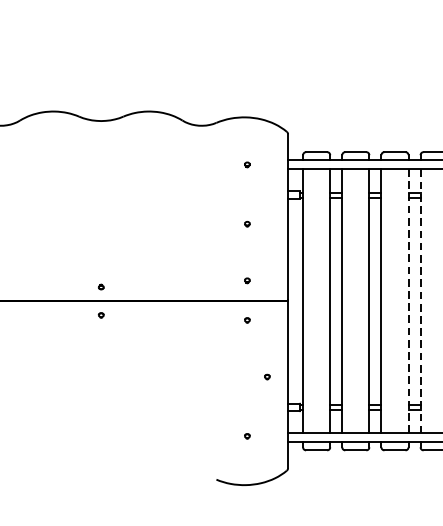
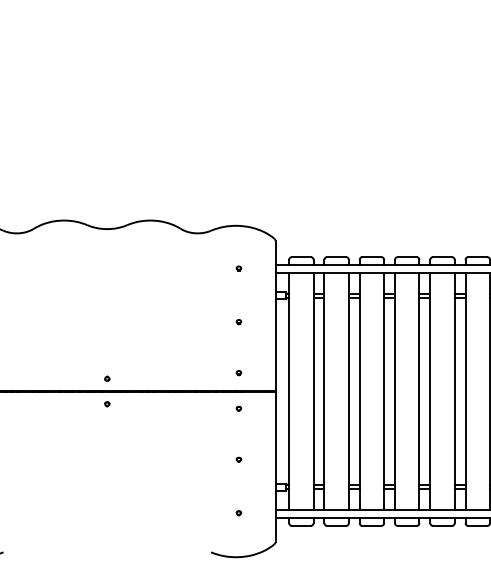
line: (408, 301) -> (384, 391), dashed -> solid
line: (421, 301) -> (395, 391), dashed -> solid
part: (266, 376) -> (238, 459), moved

